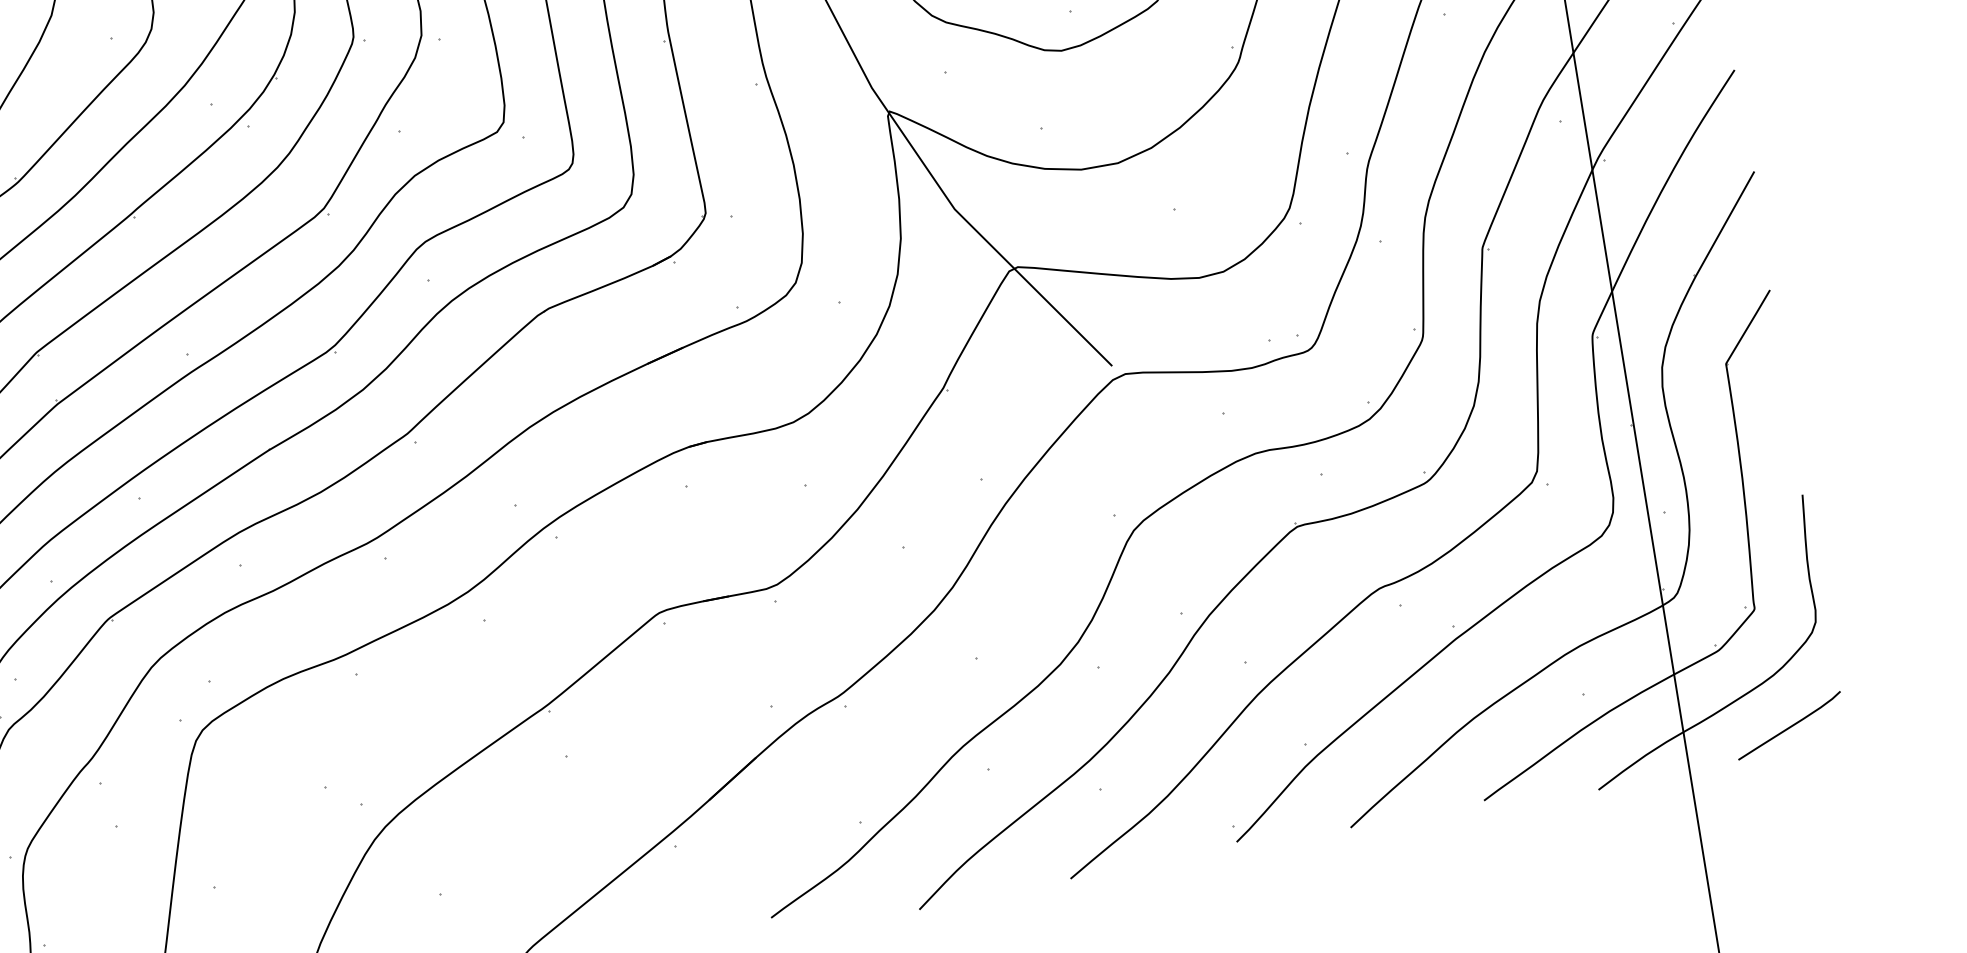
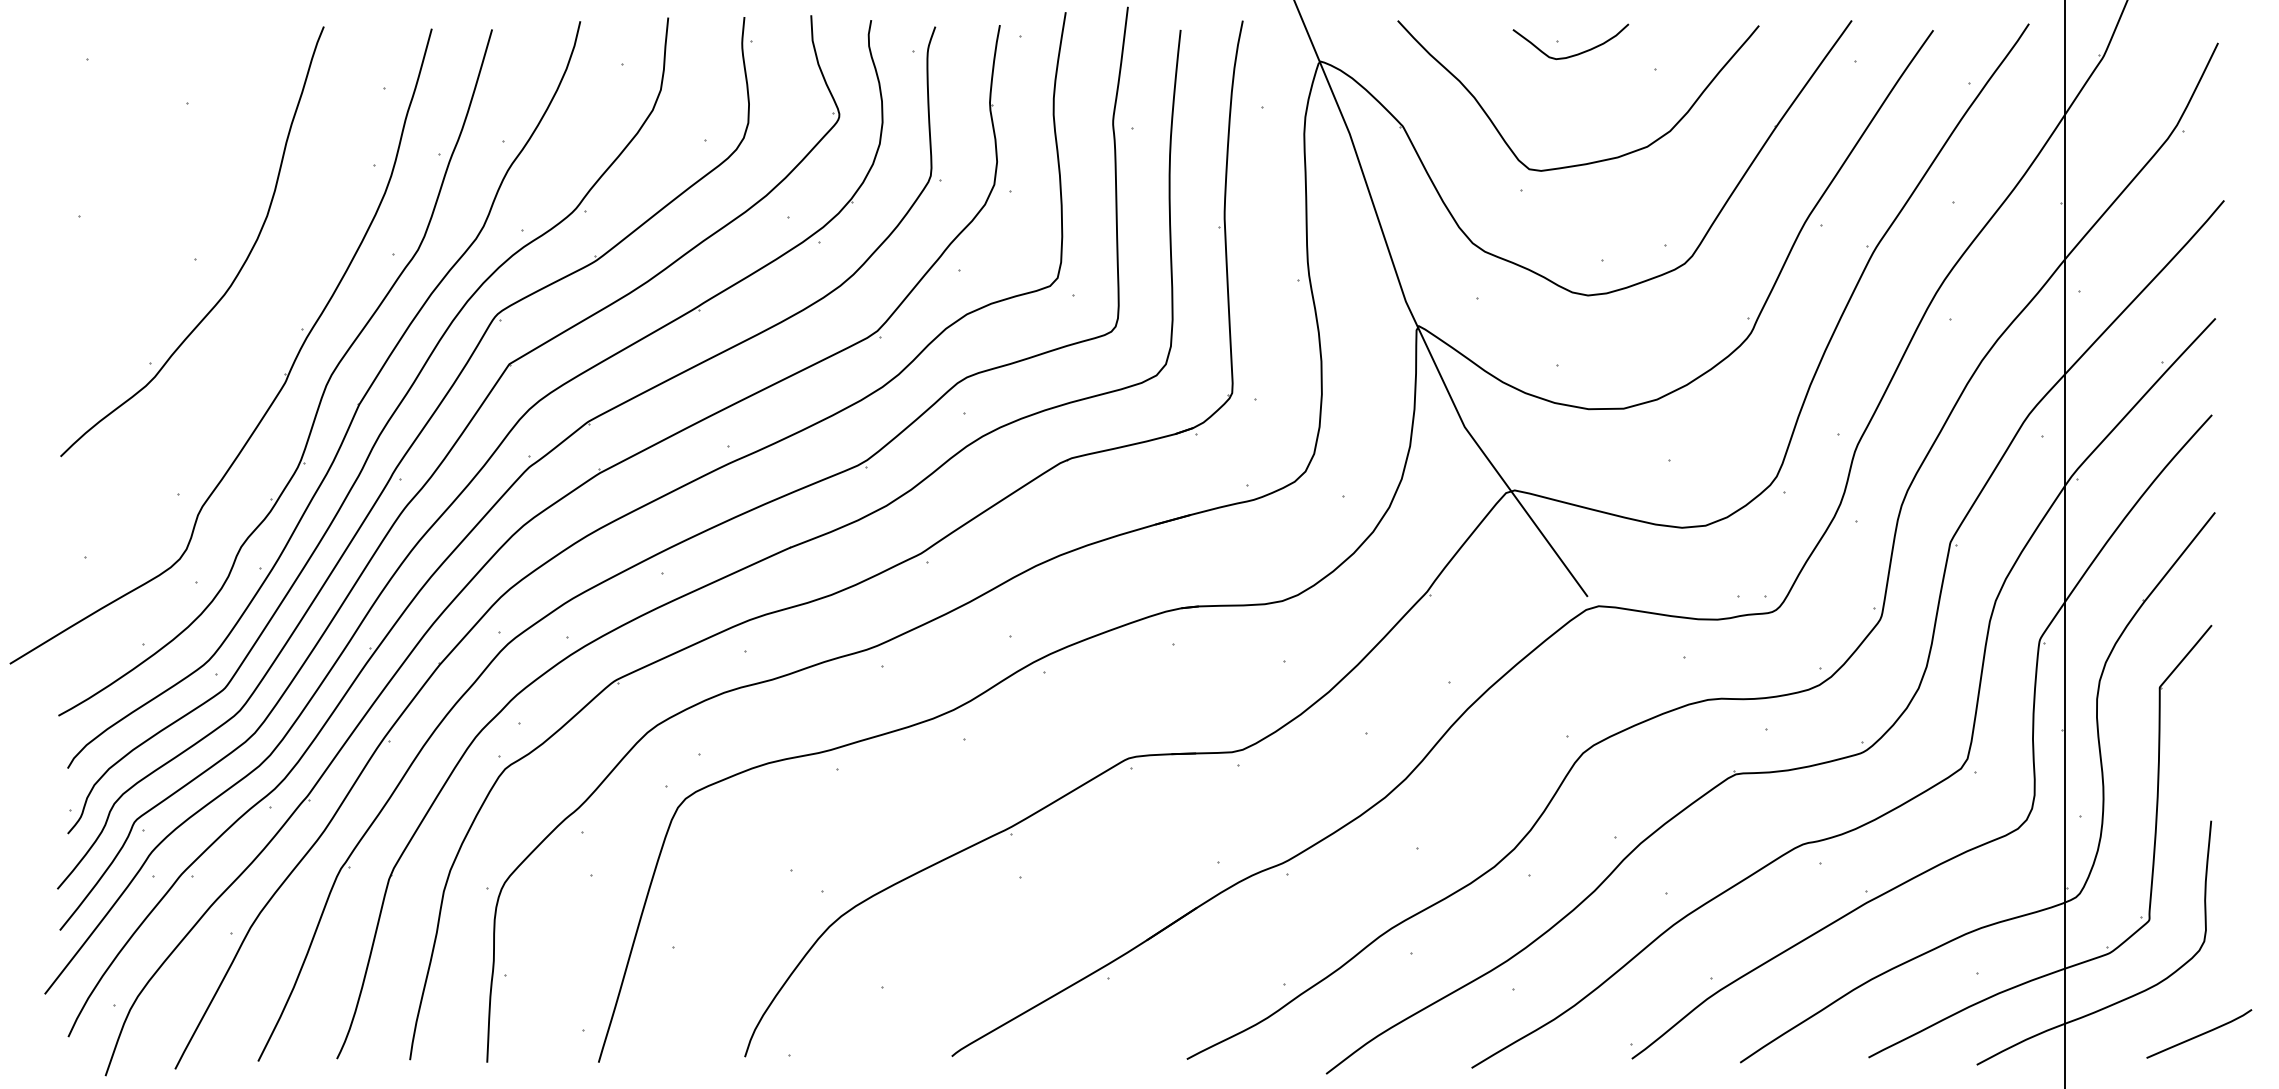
curve: (1789, 726) -> (2199, 1034), moved

